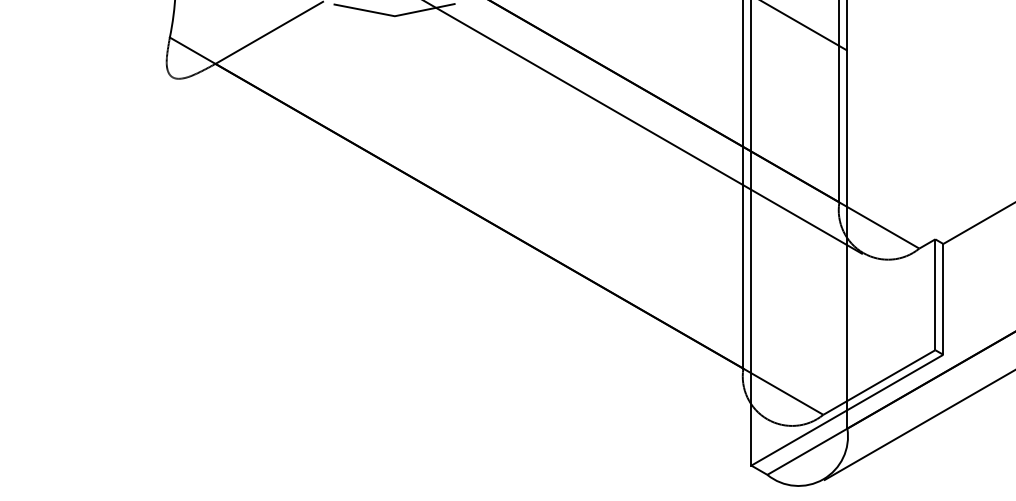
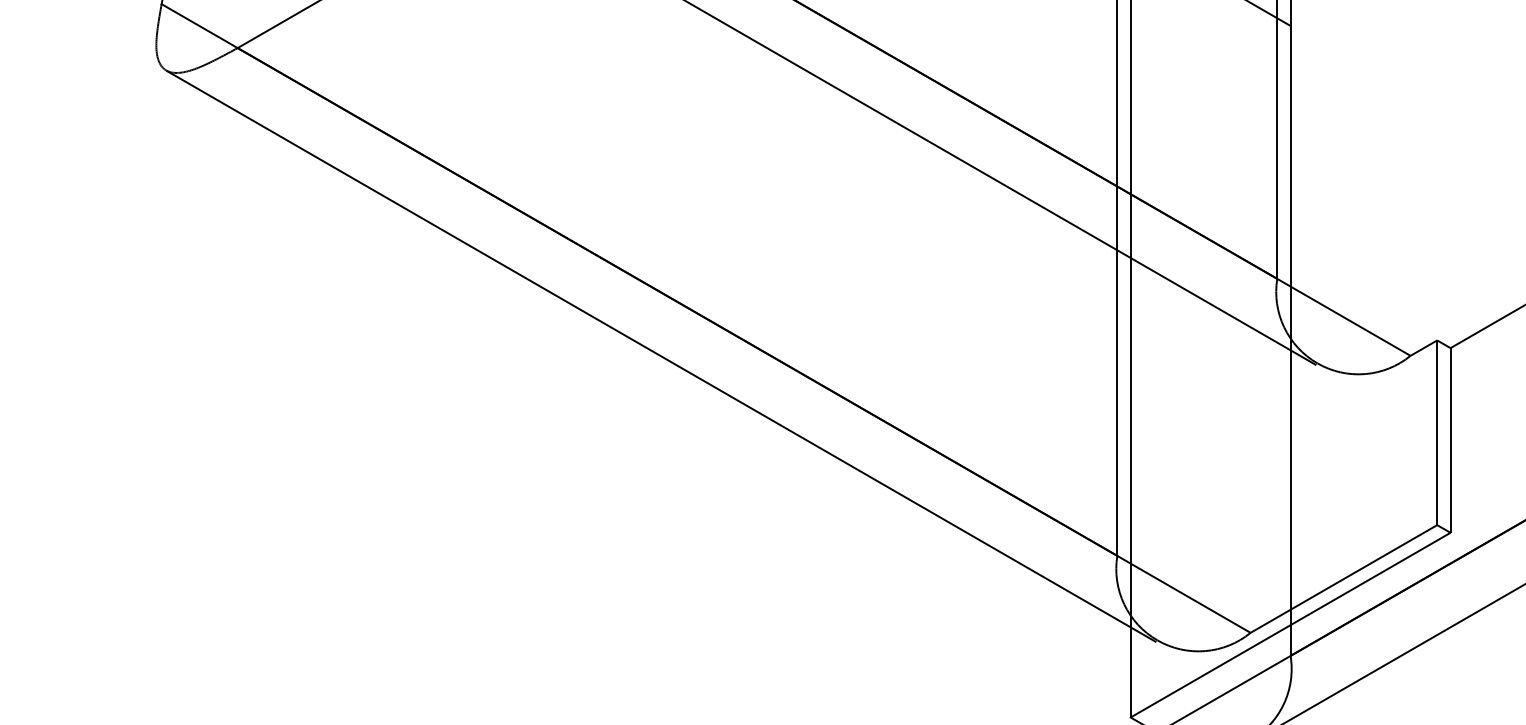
line: (469, 248) -> (660, 355), added

